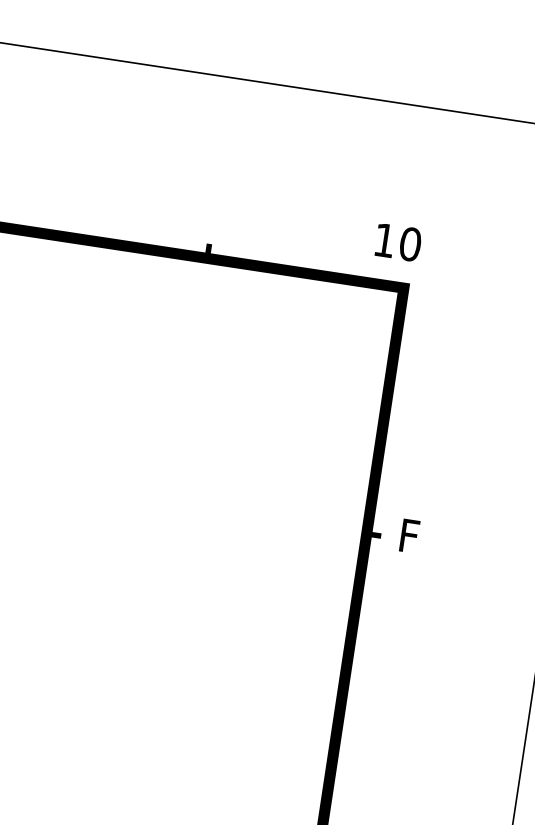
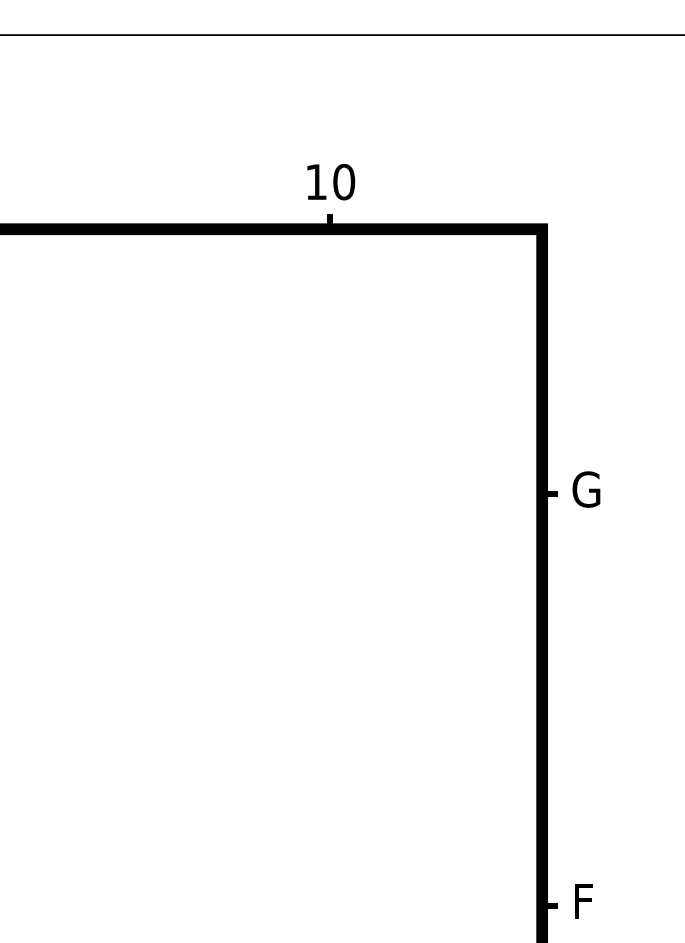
text: (398, 242) -> (331, 181), moved
text: (408, 535) -> (586, 489), F -> G

